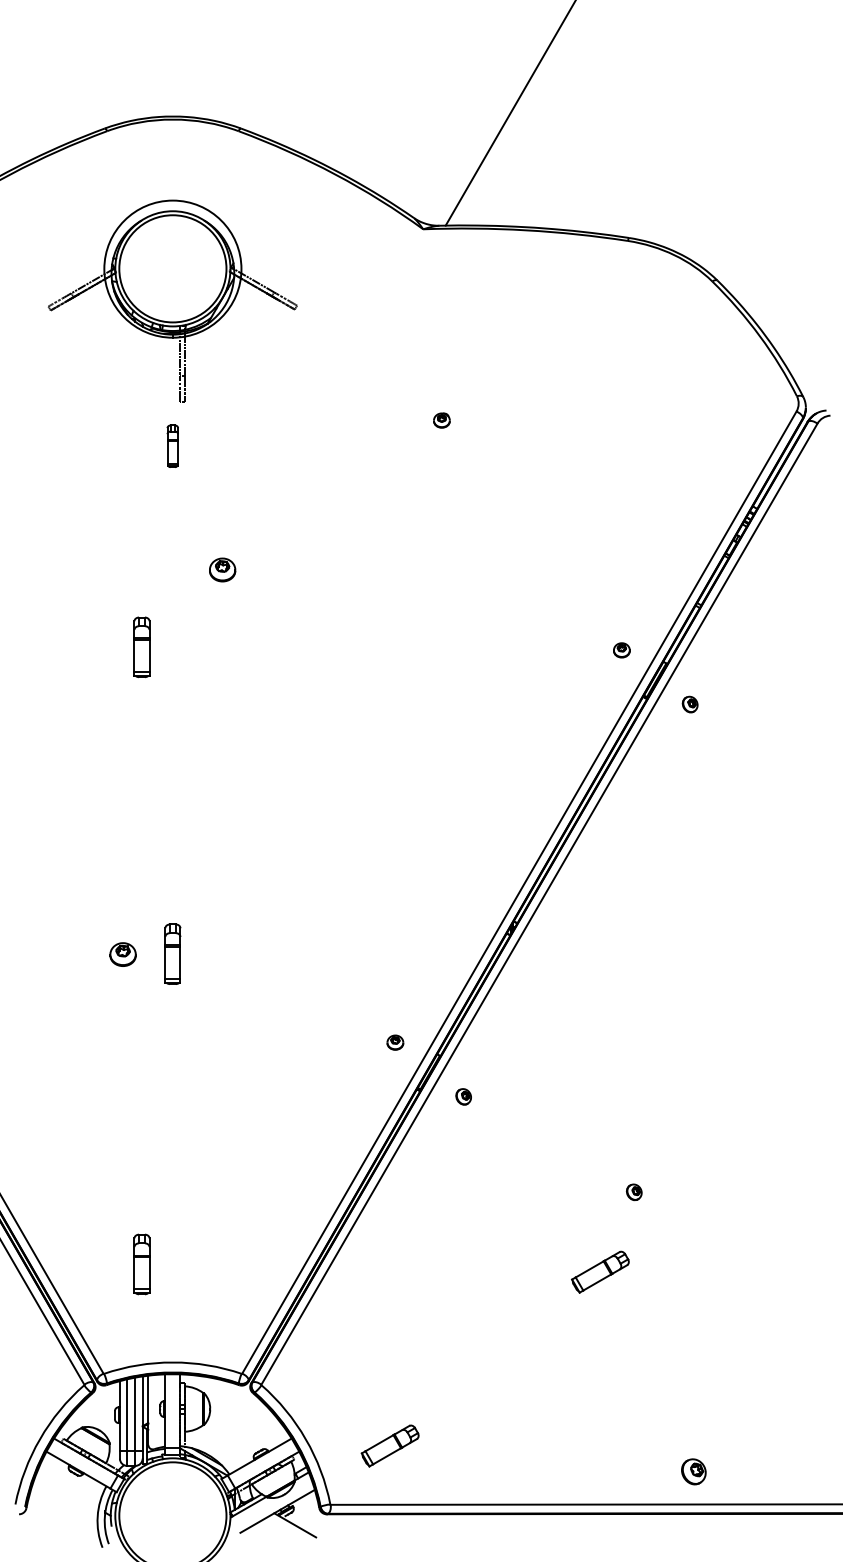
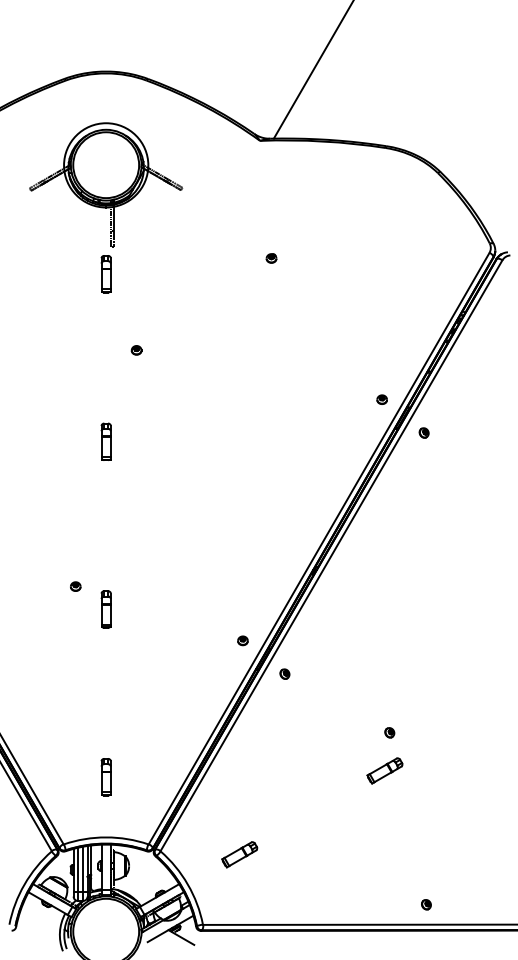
part: (171, 446) -> (105, 274), size x1.43
part: (222, 570) -> (136, 350), size x0.62
part: (140, 646) -> (105, 441), moved
part: (122, 954) -> (75, 586), size x0.62
part: (171, 954) -> (105, 609), moved
part: (140, 1265) -> (105, 777), moved
part: (599, 1271) -> (384, 770), moved
part: (389, 1445) -> (239, 854), moved
part: (694, 1471) -> (426, 904), size x0.62

